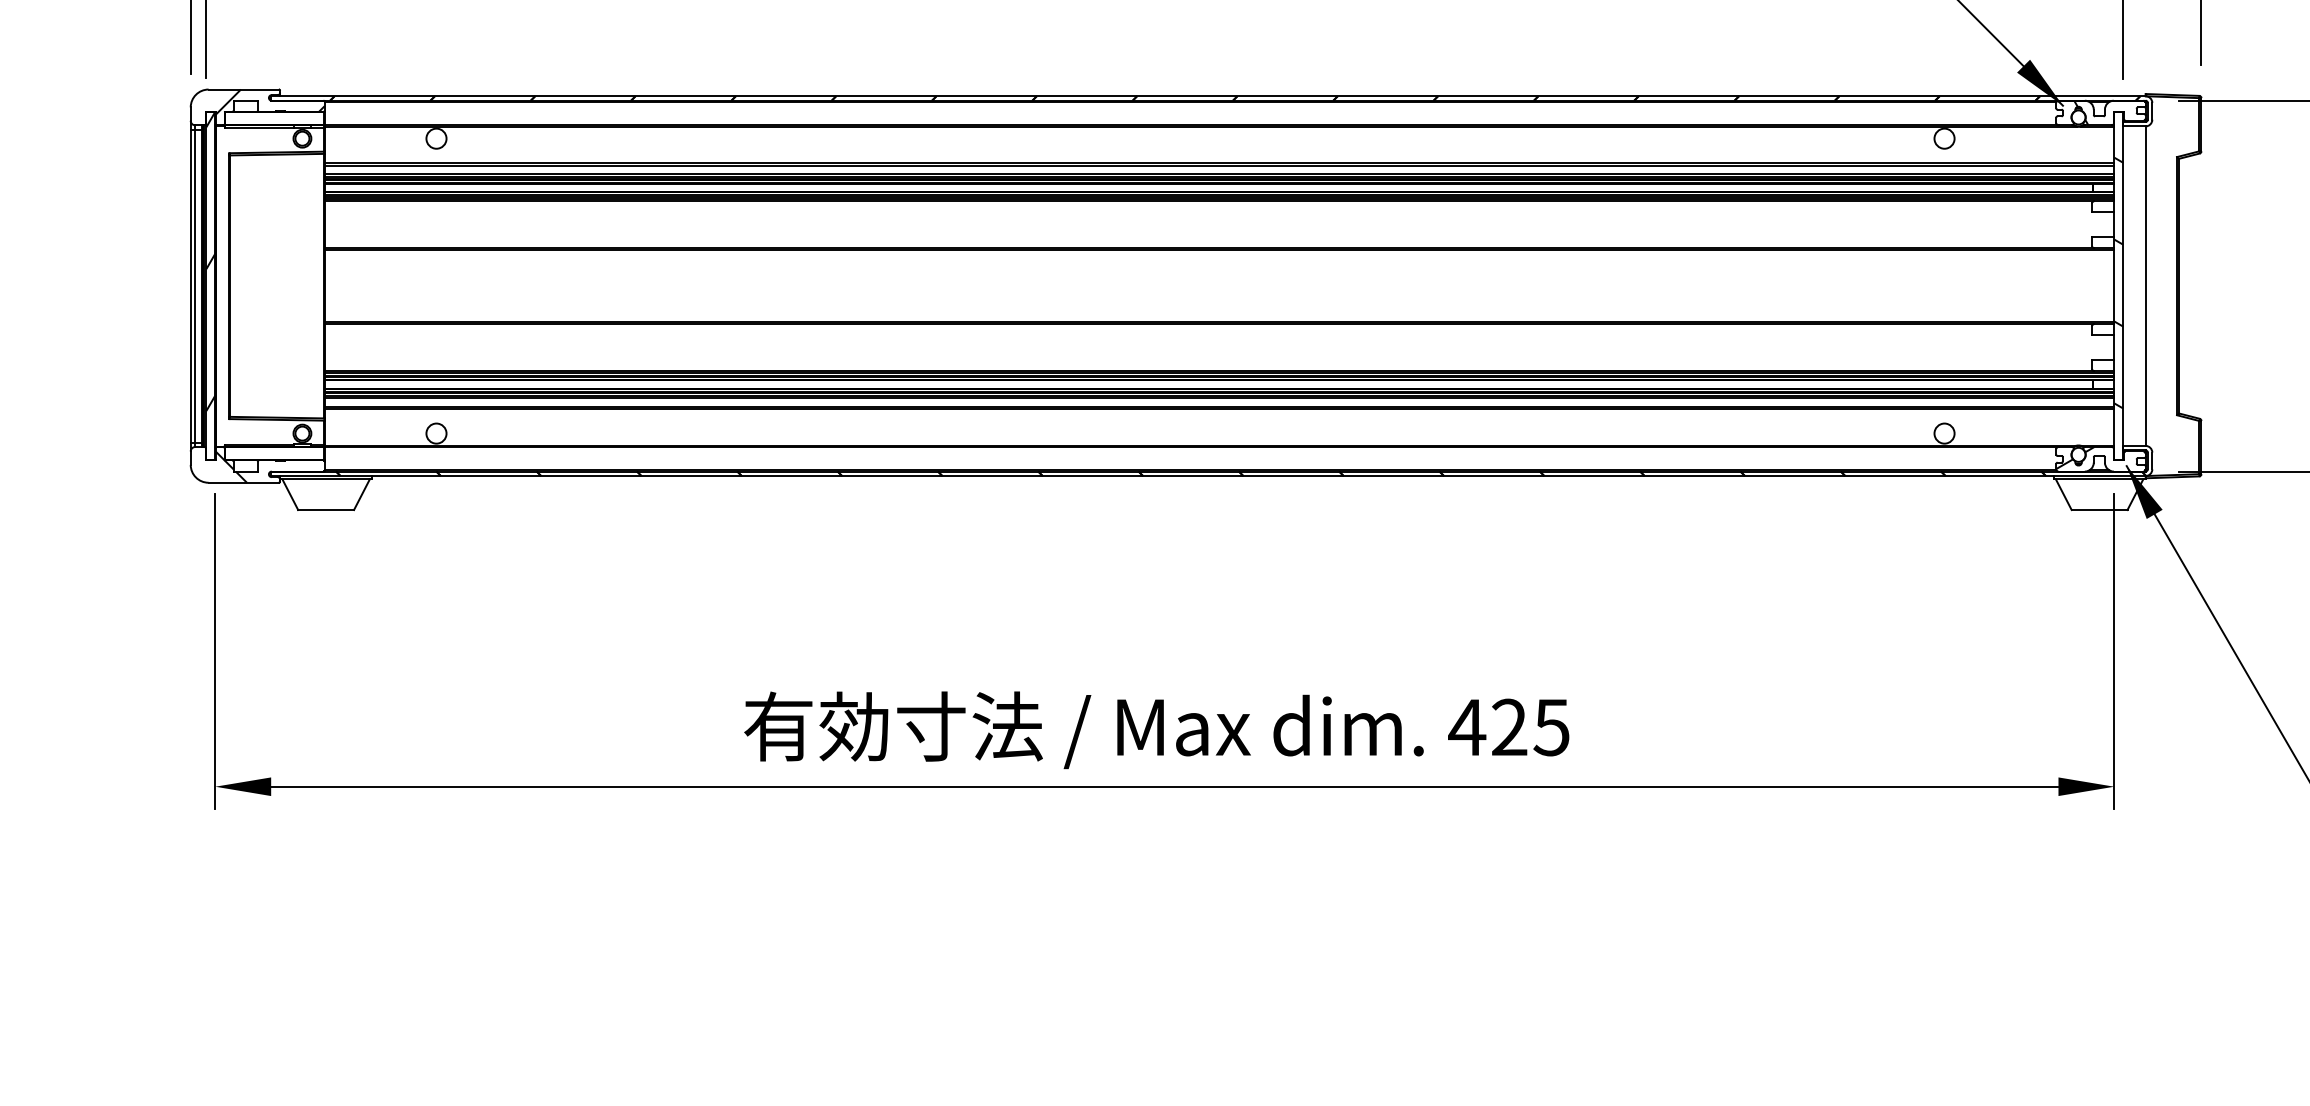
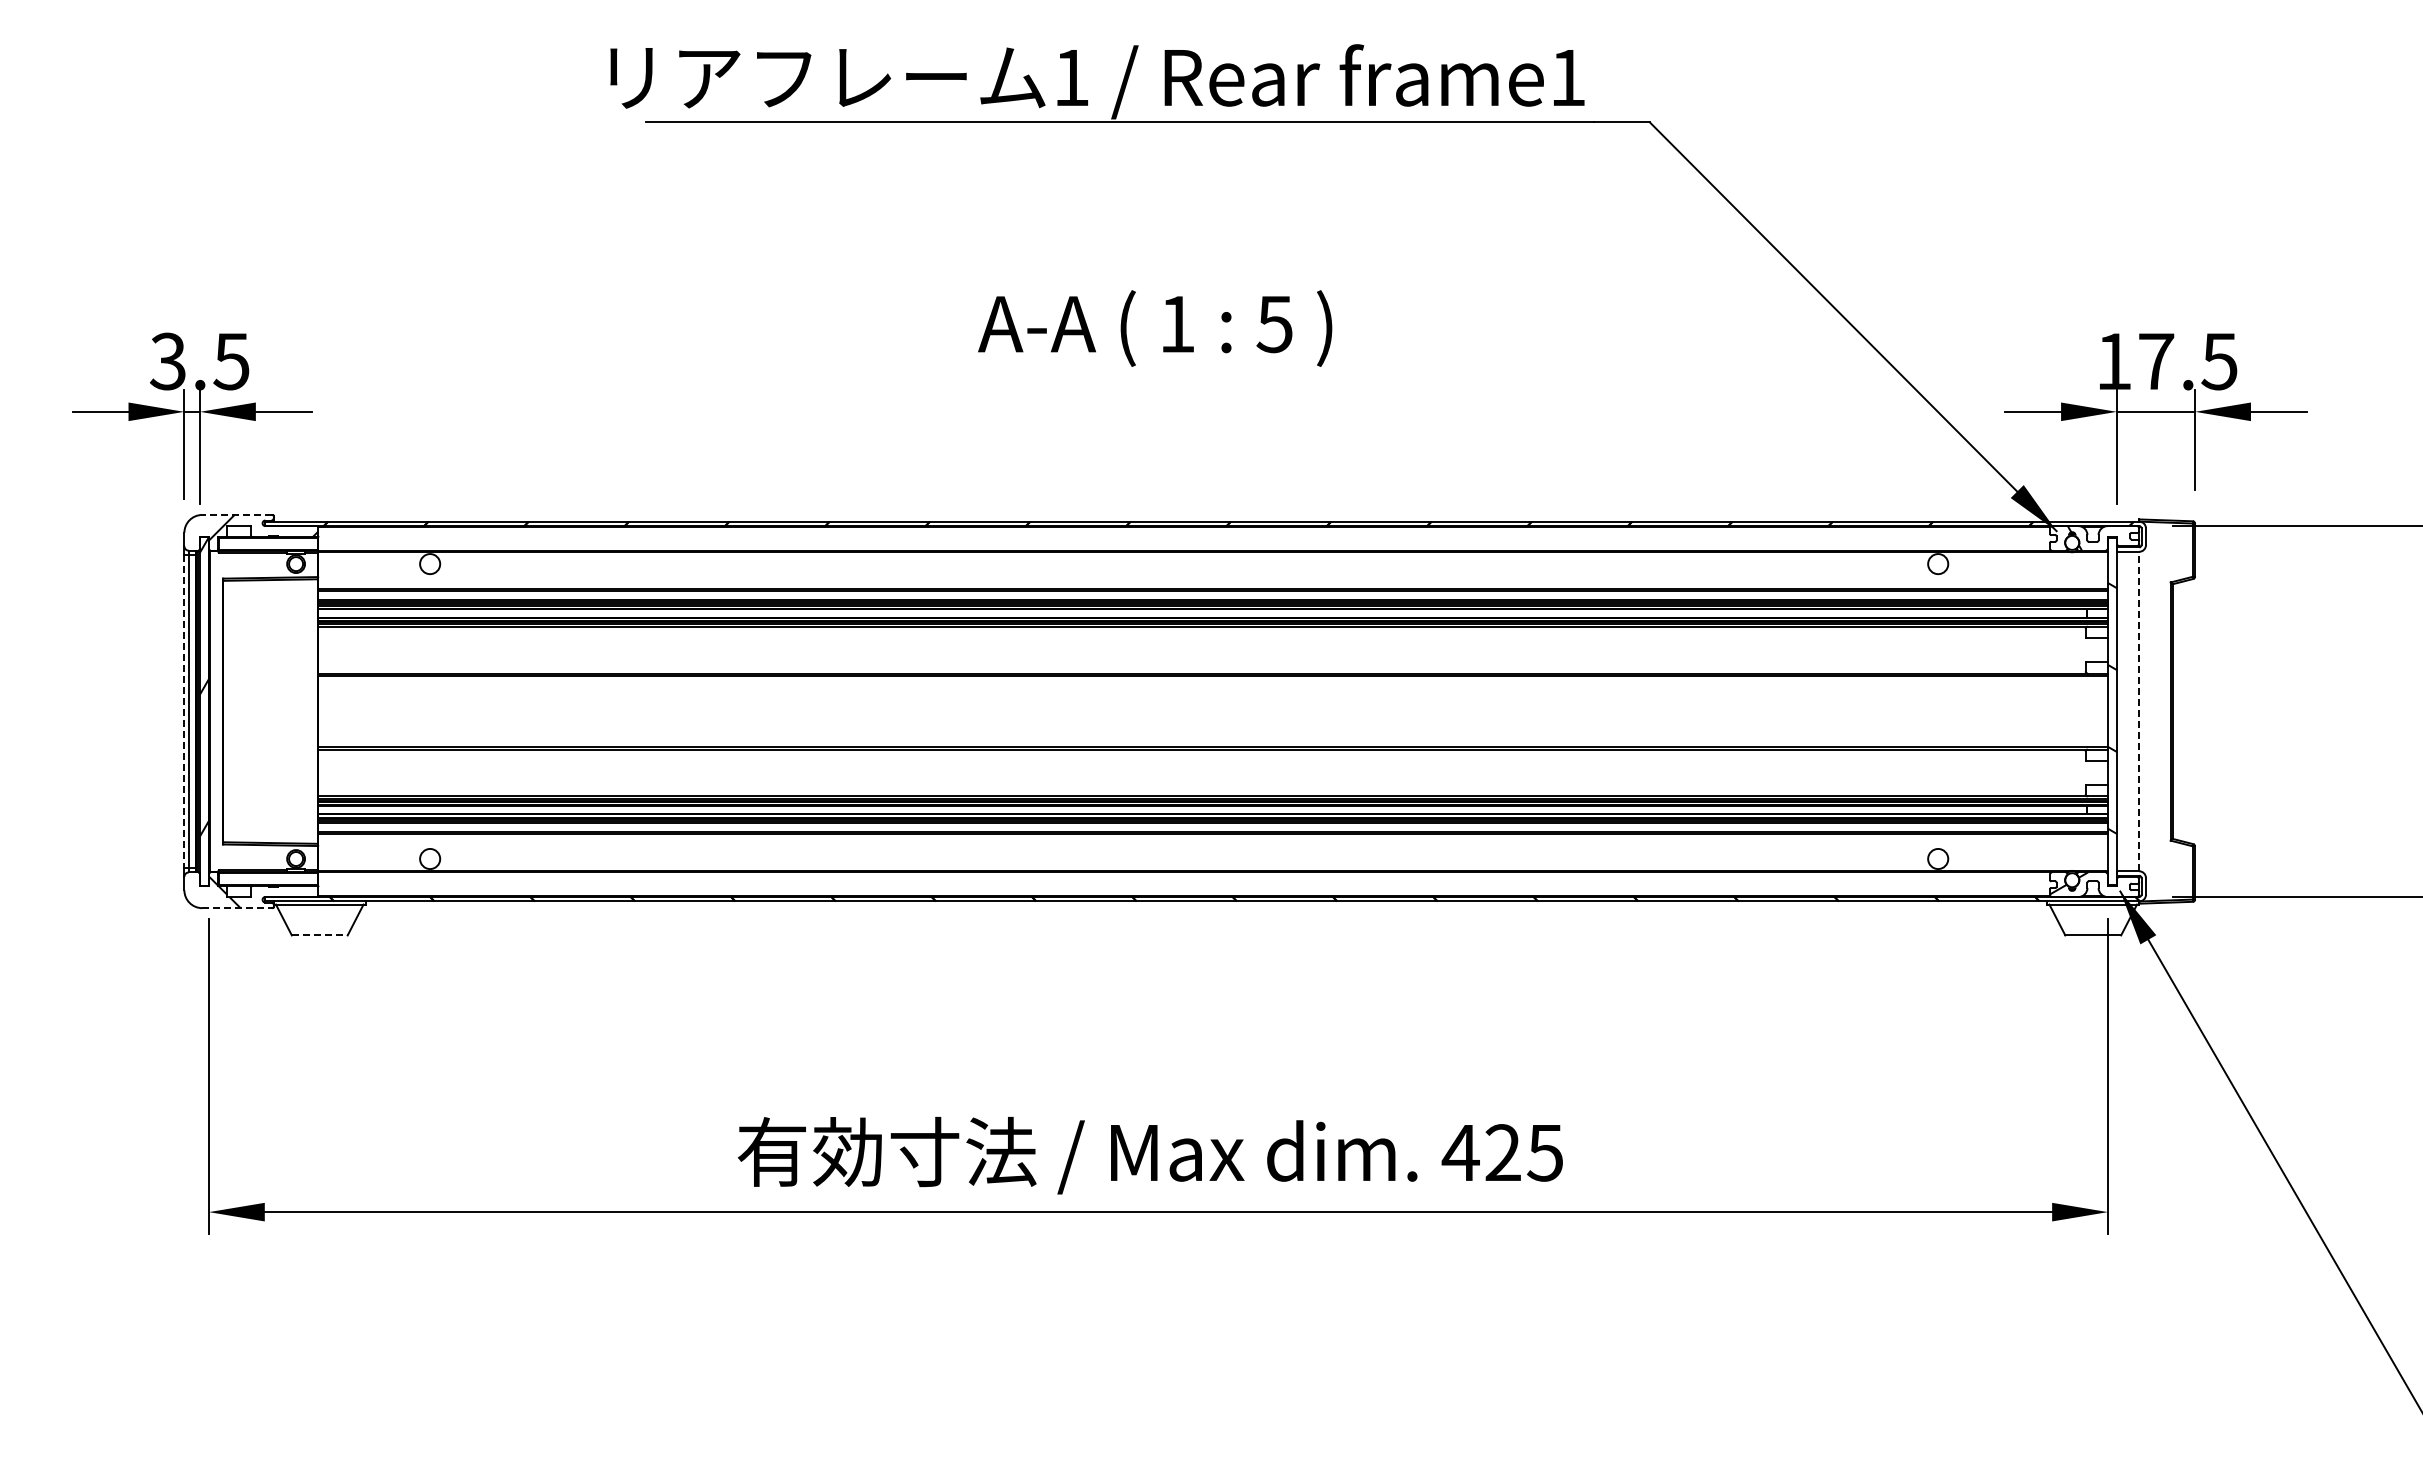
line: (242, 89) -> (236, 514), solid -> dashed
line: (2145, 286) -> (2139, 711), solid -> dashed
line: (190, 287) -> (184, 712), solid -> dashed
line: (243, 483) -> (237, 908), solid -> dashed
line: (325, 510) -> (319, 935), solid -> dashed

